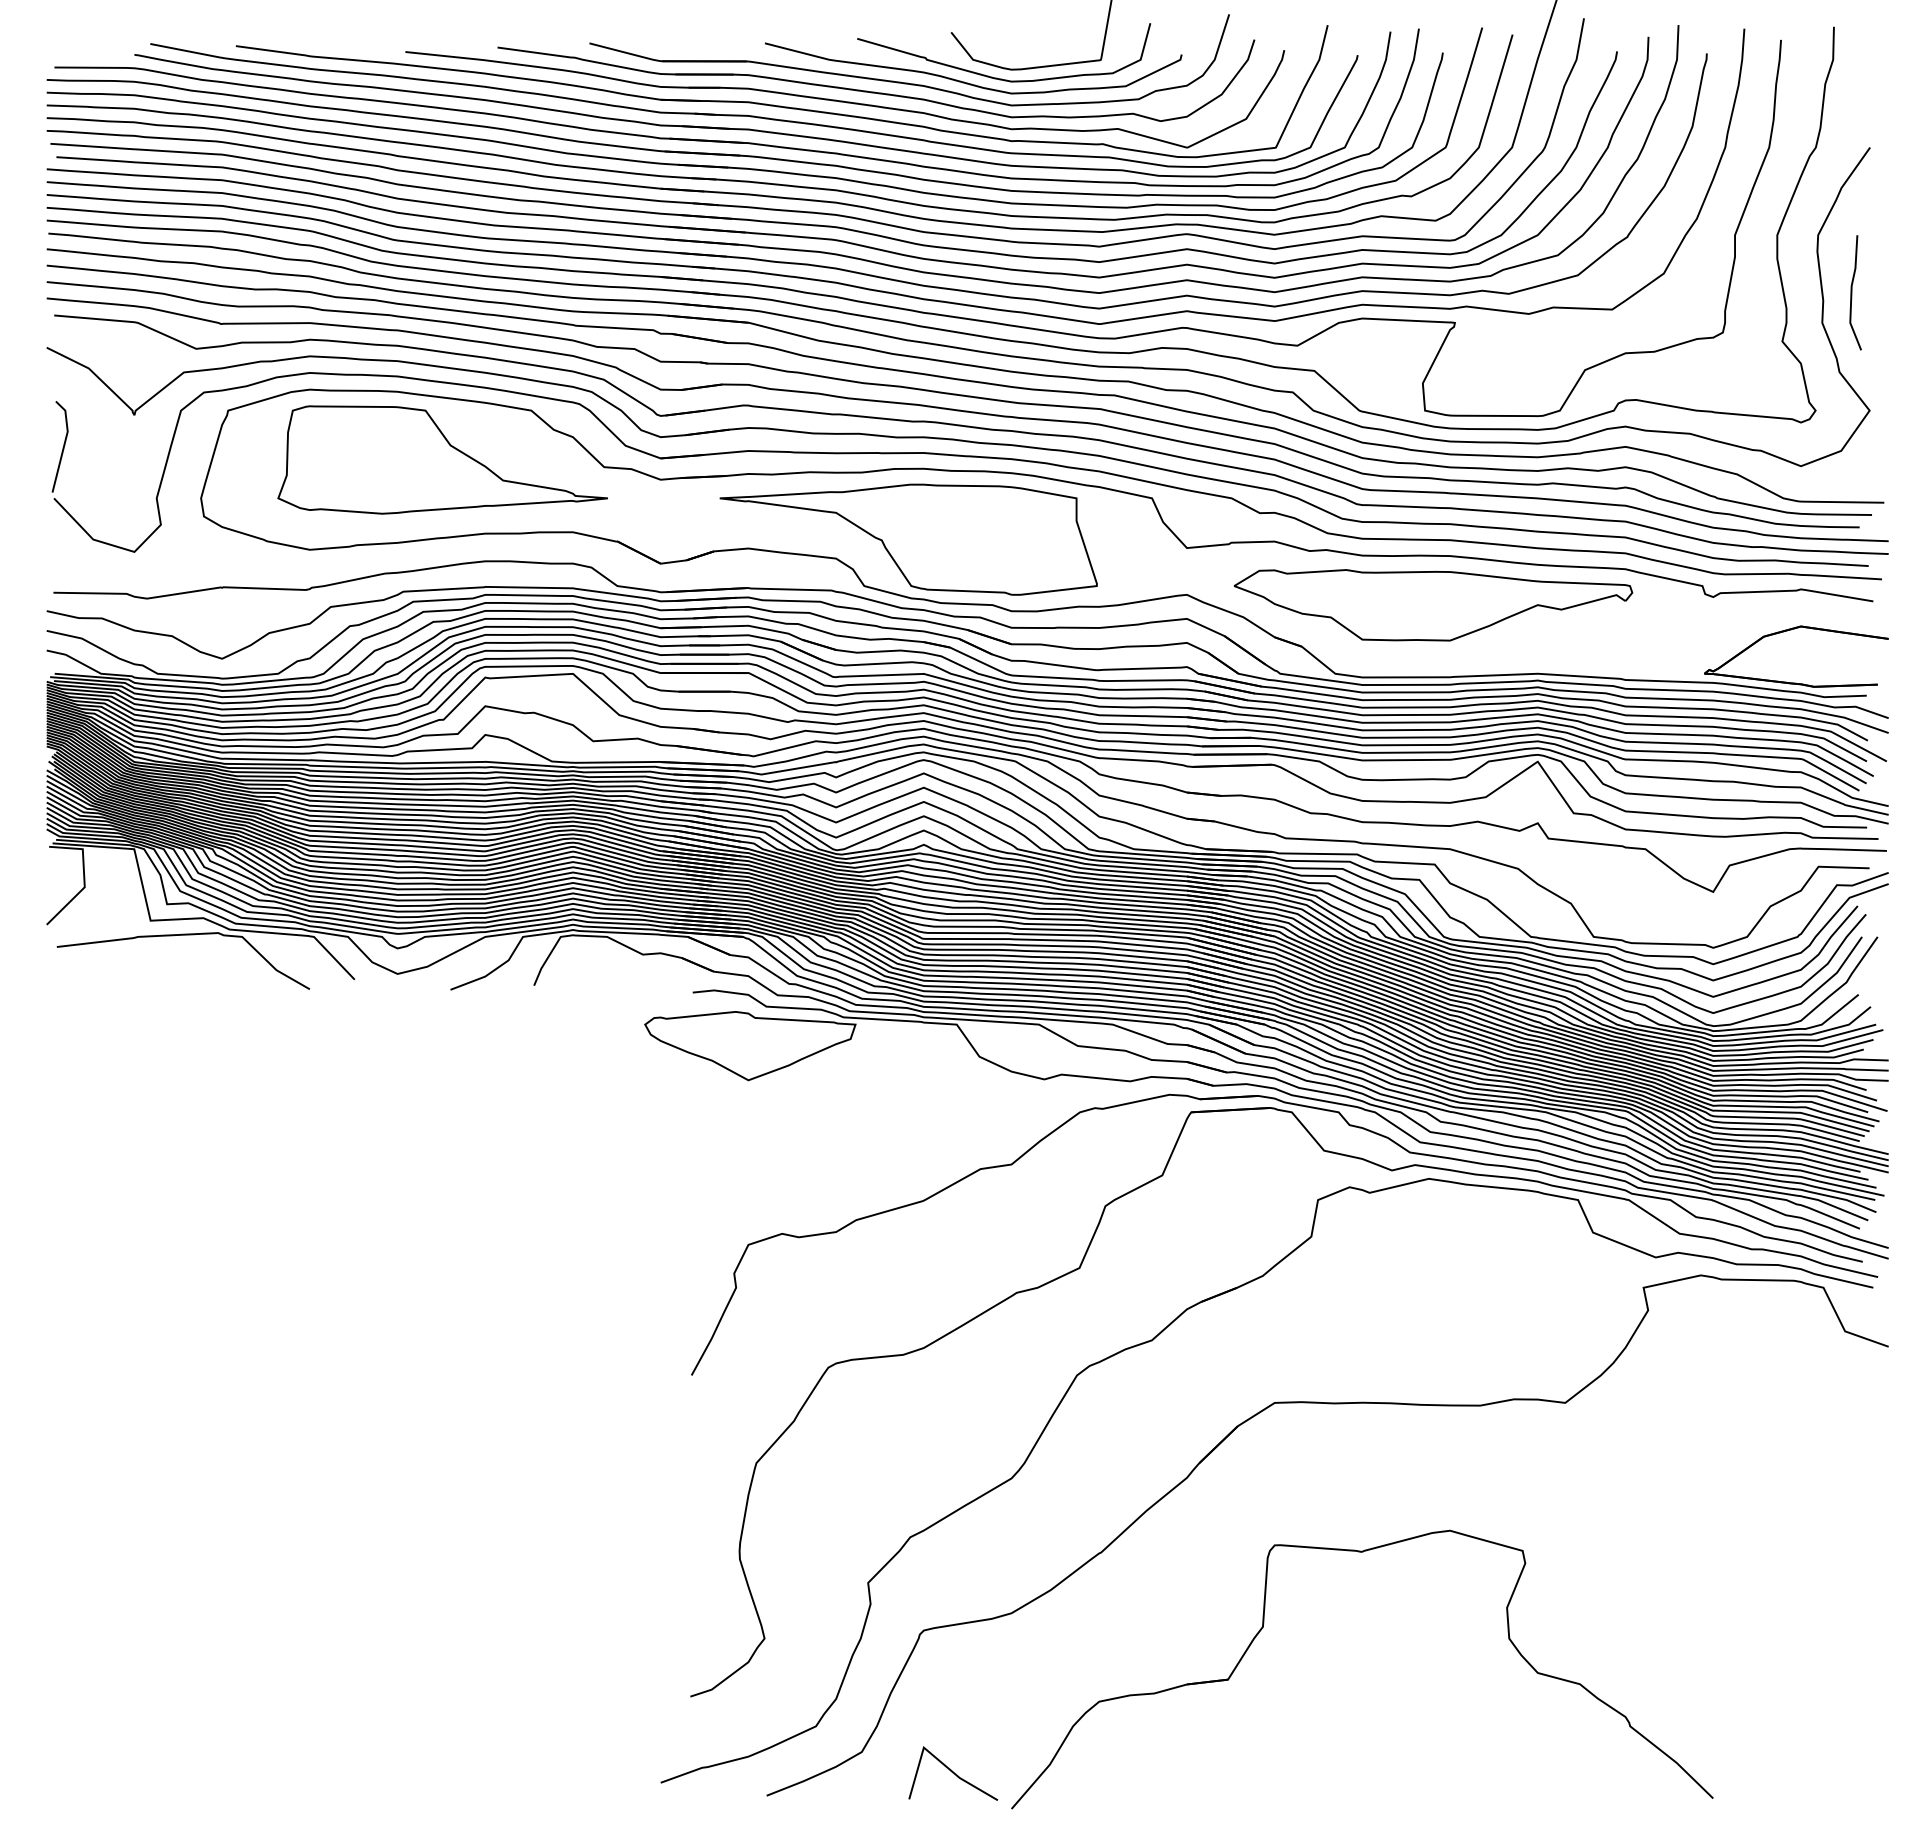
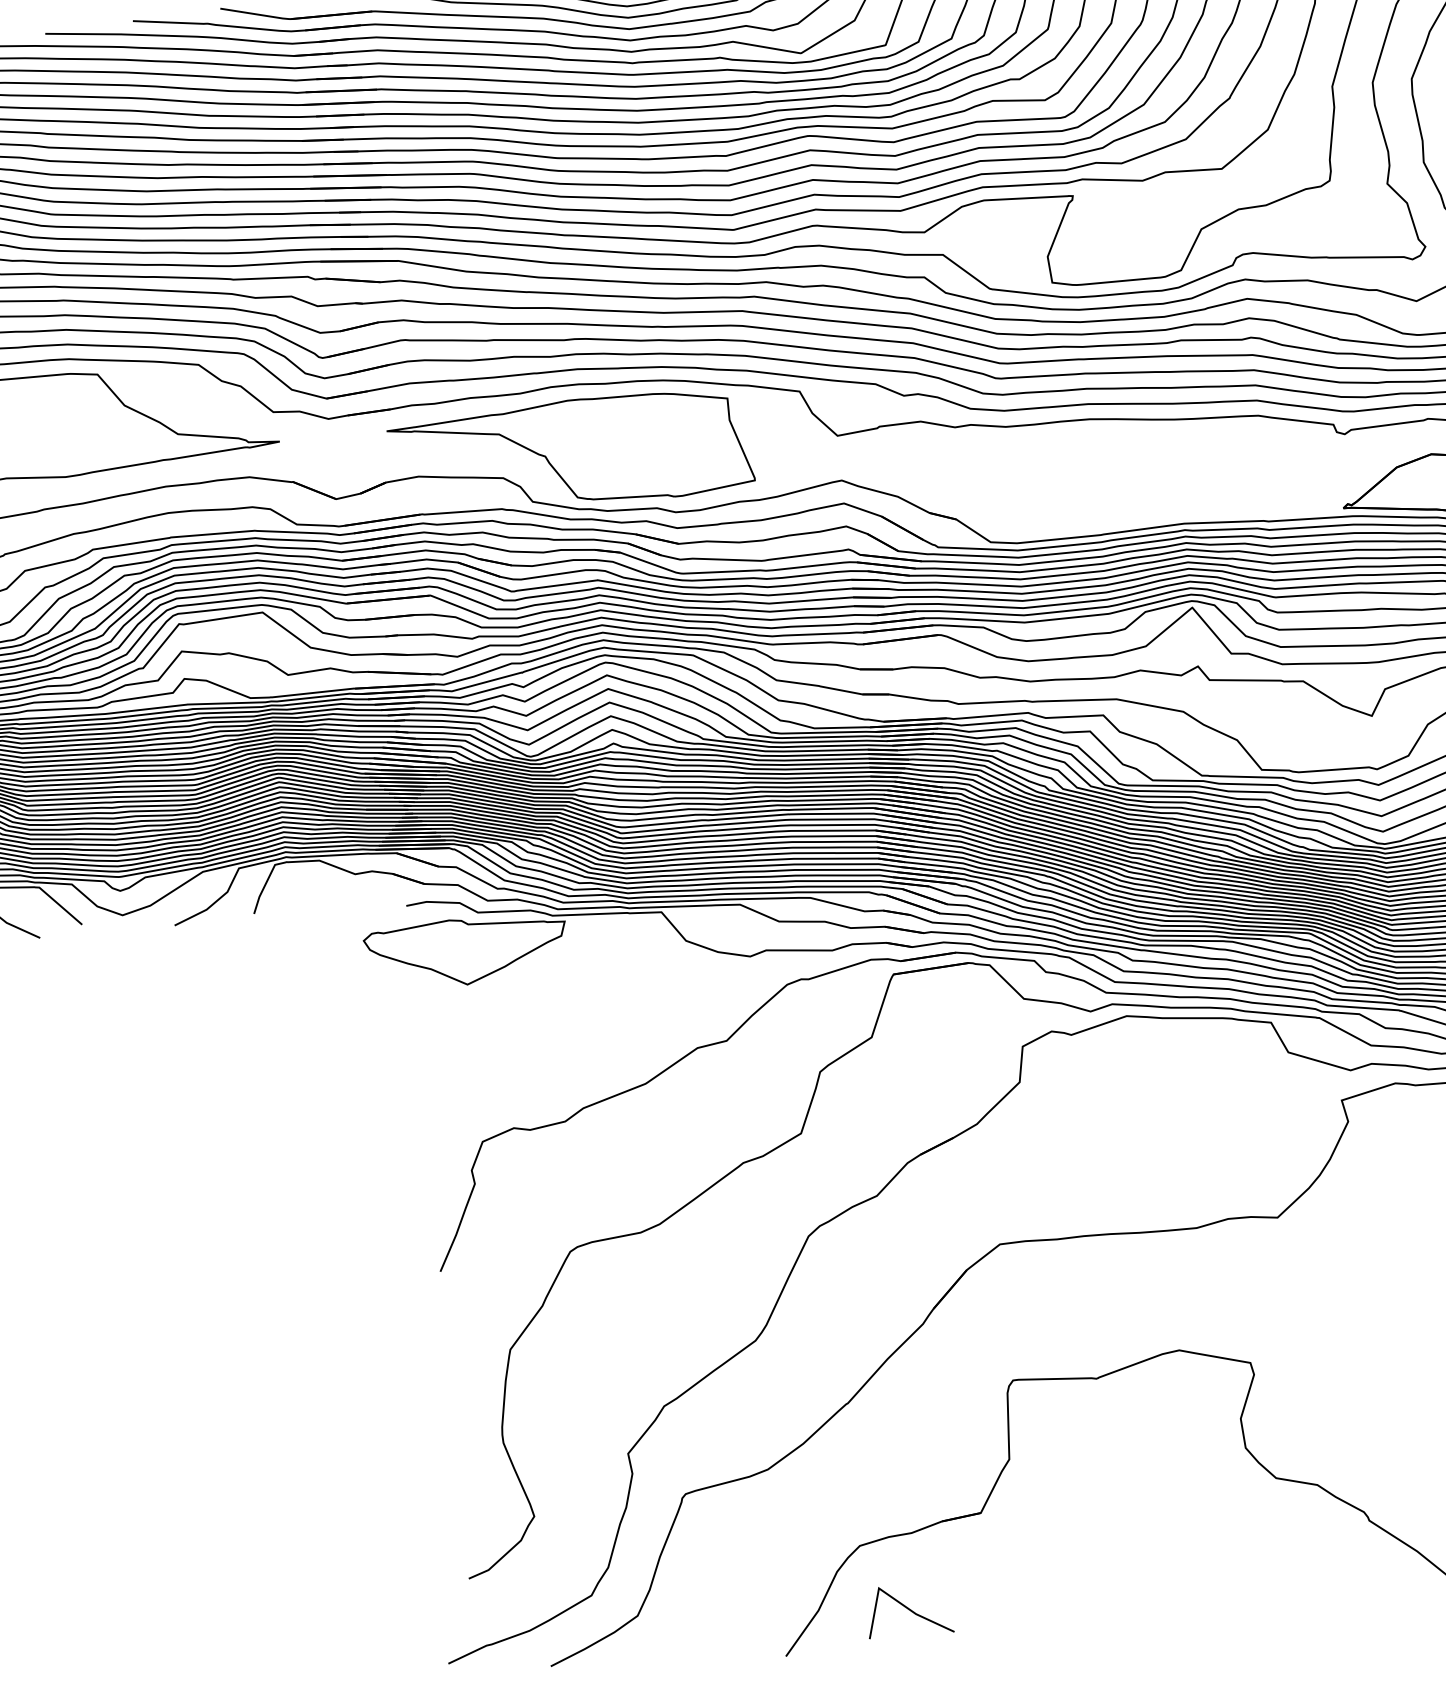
part: (1433, 605) -> (1078, 468), removed
line: (953, 1773) -> (909, 1610), moved

